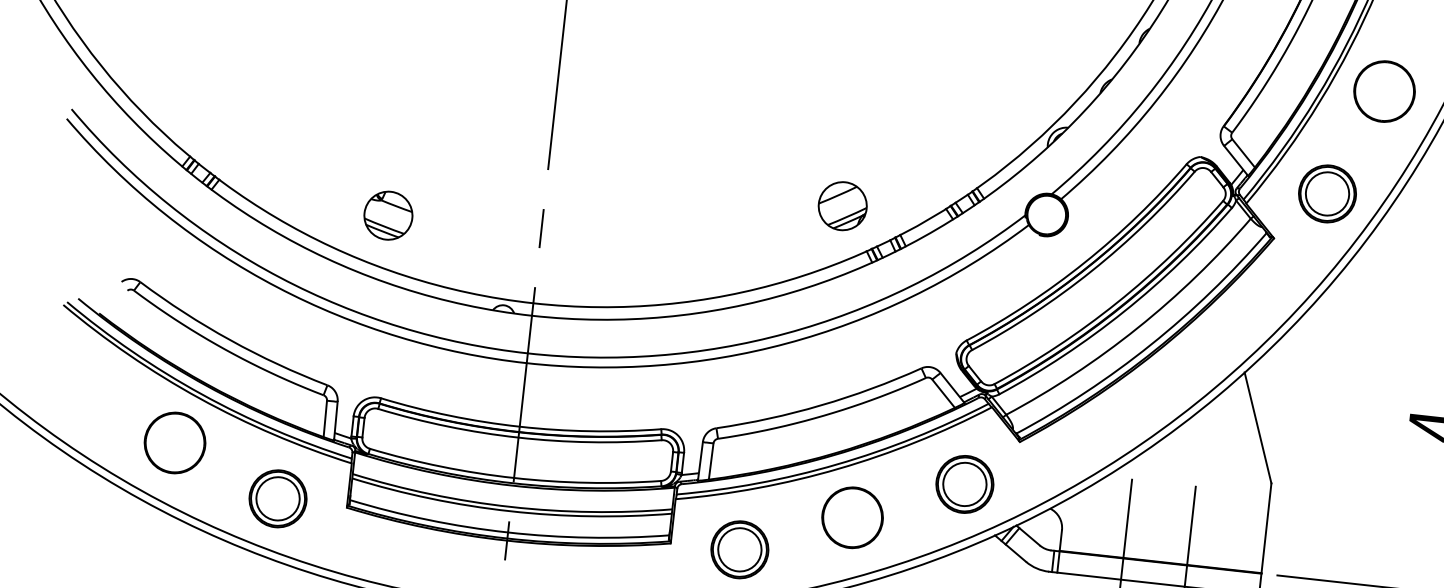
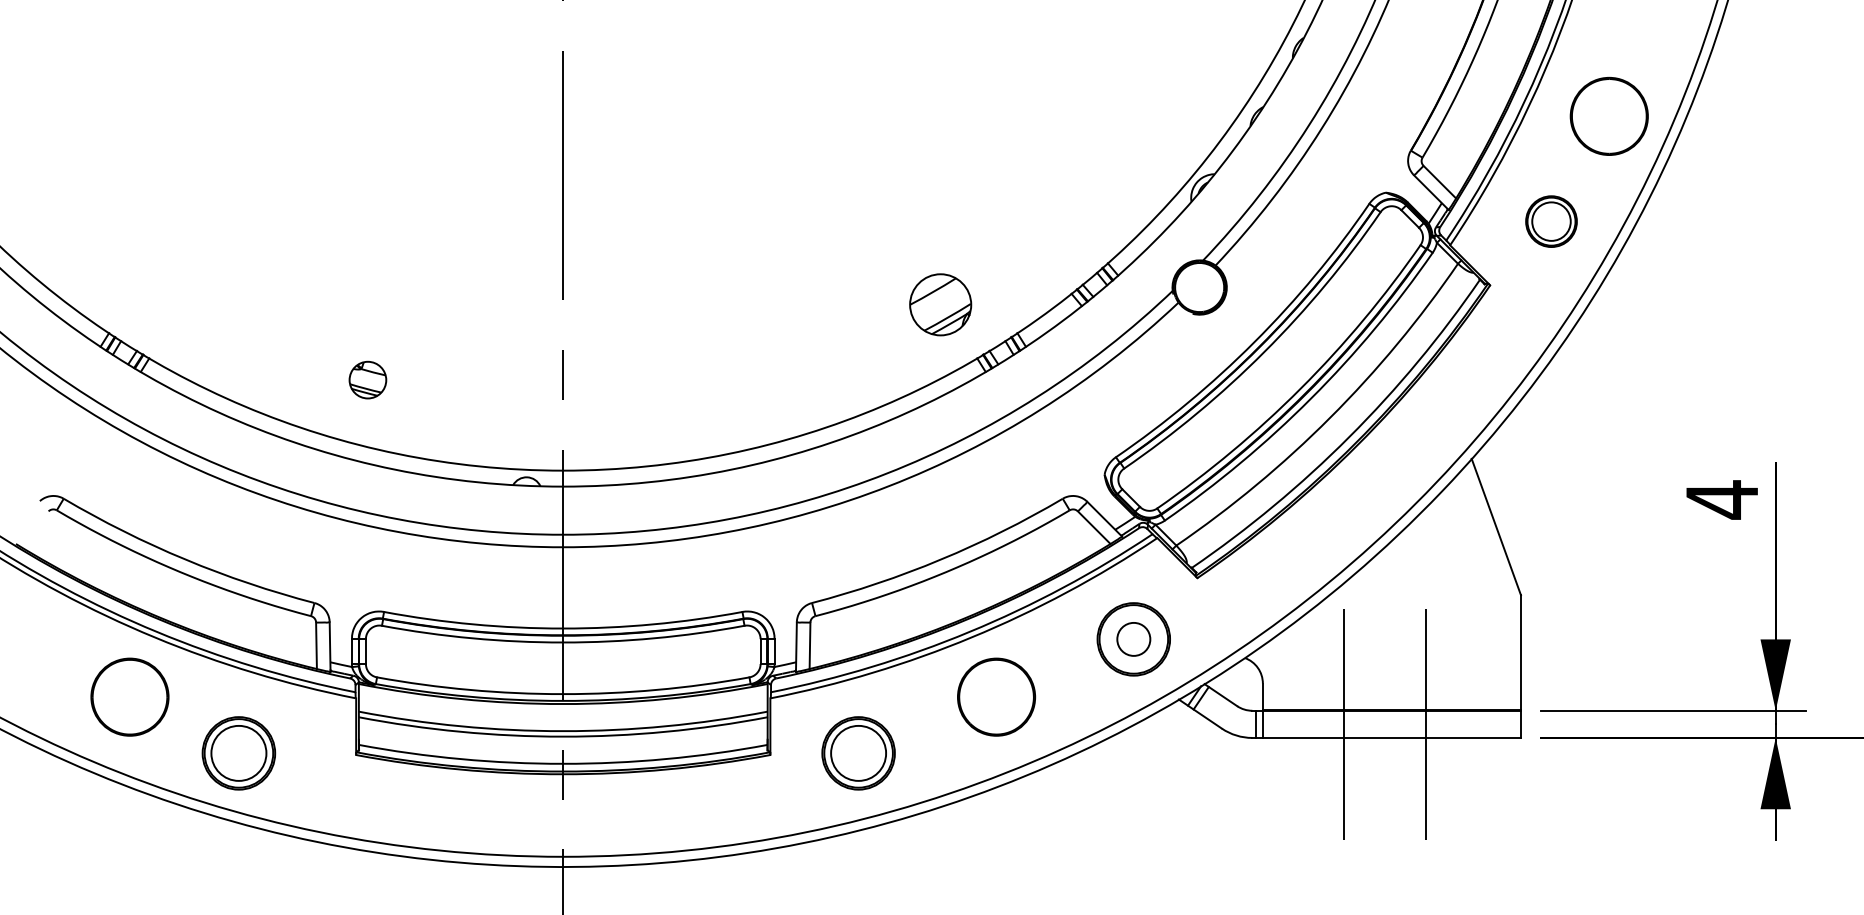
part: (1384, 90) -> (1608, 115), moved
part: (1327, 193) -> (1551, 221), size x0.7
part: (388, 215) -> (367, 379), size x0.6
circle: (964, 483) -> (1133, 638), size x0.6
part: (277, 498) -> (238, 753), moved

